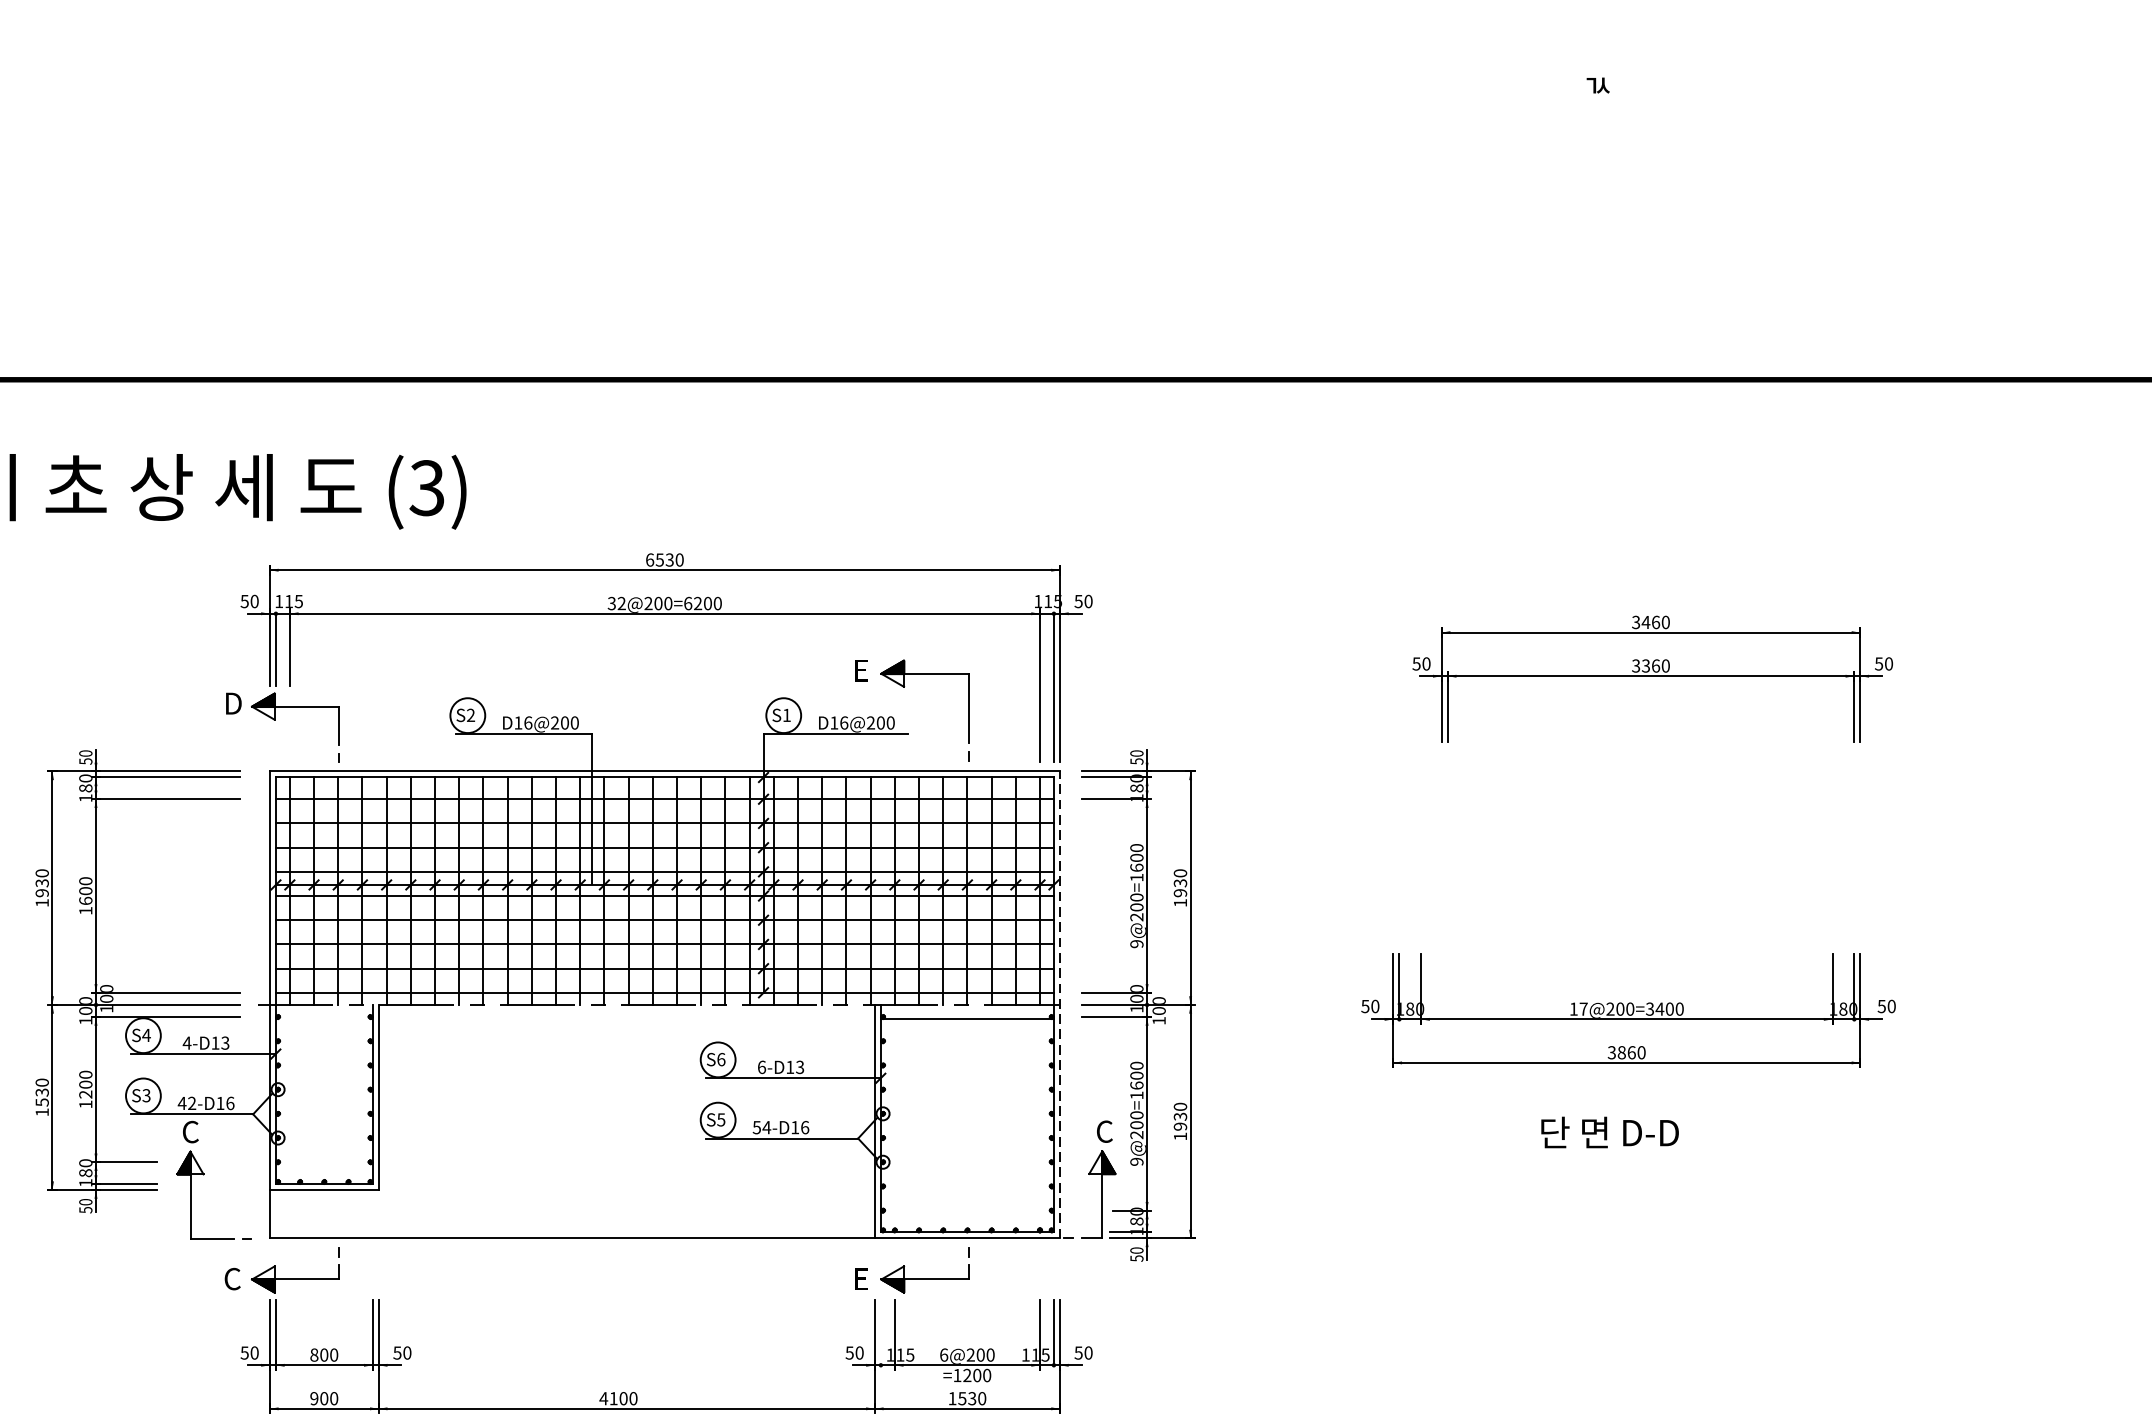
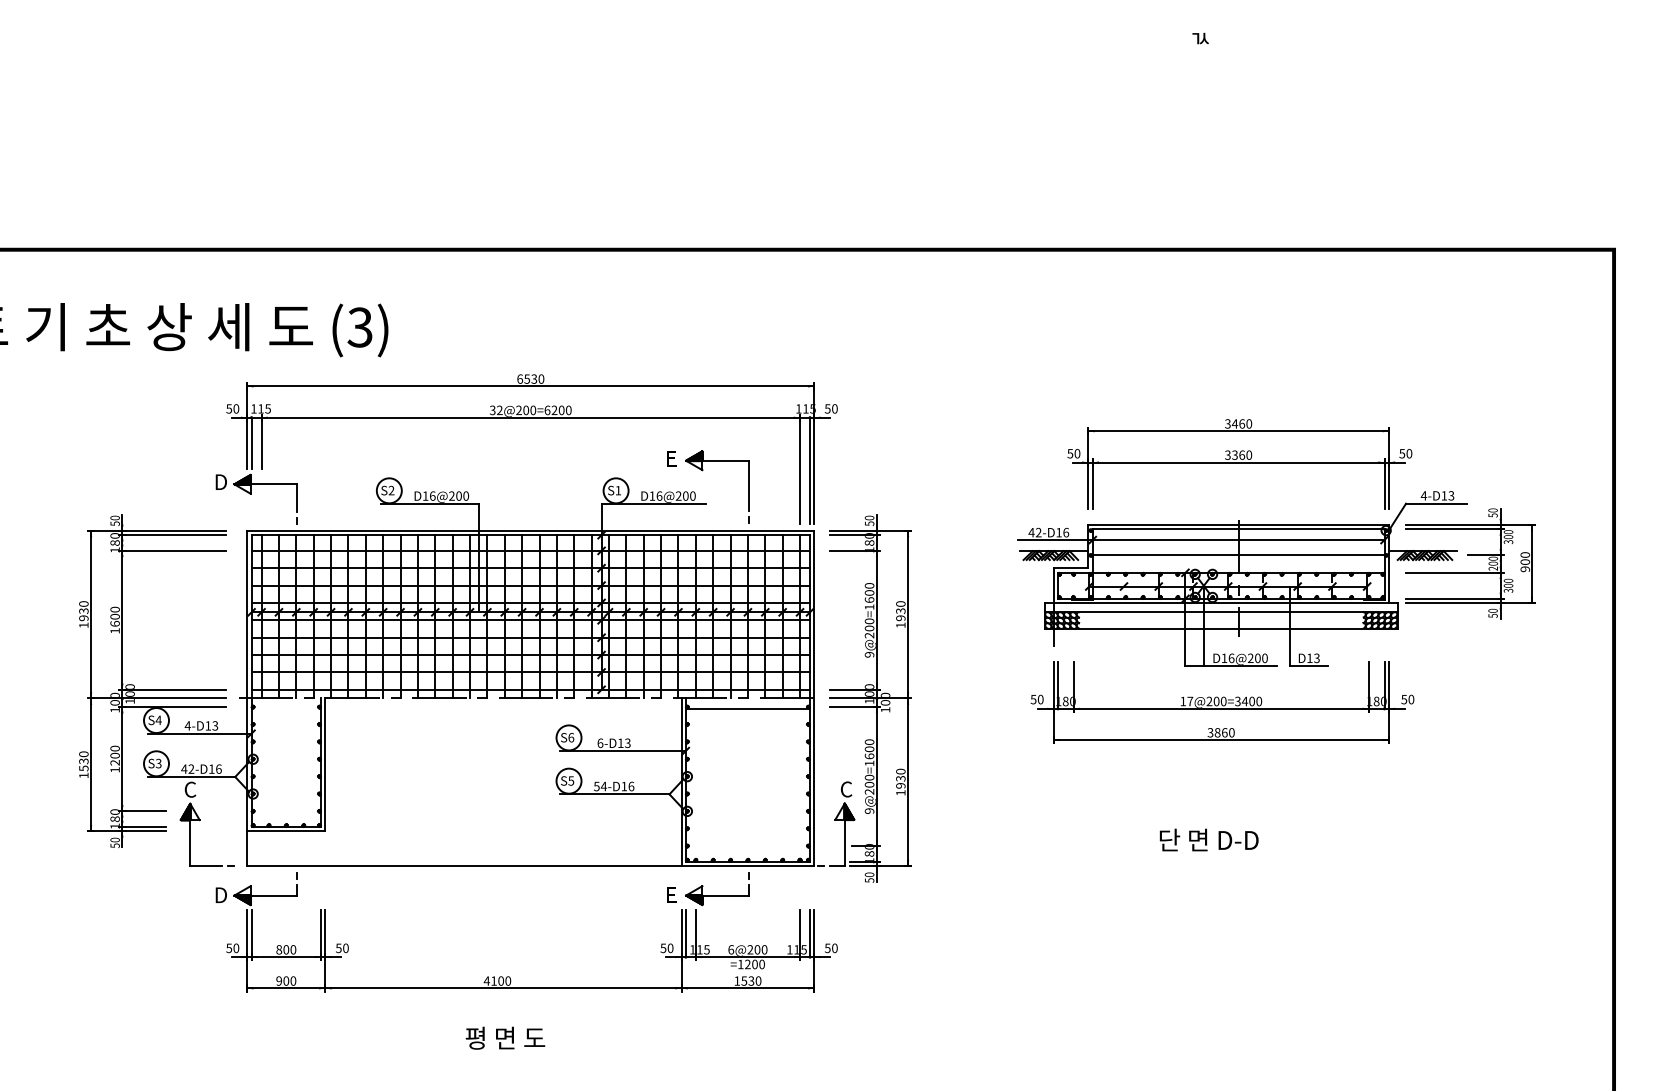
part: (1703, 837) -> (1276, 578), added
line: (1060, 1004) -> (814, 698), dashed -> solid
text: (1609, 1131) -> (1208, 839), moved
text: (232, 1279) -> (220, 895), C -> D
line: (880, 1332) -> (685, 933), added

